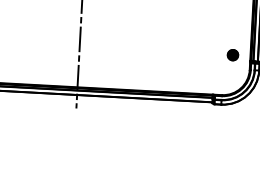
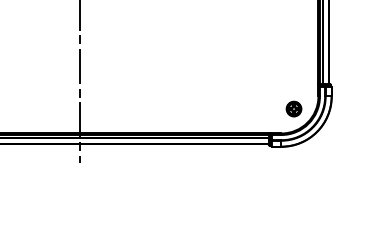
part: (232, 54) -> (293, 108), moved

